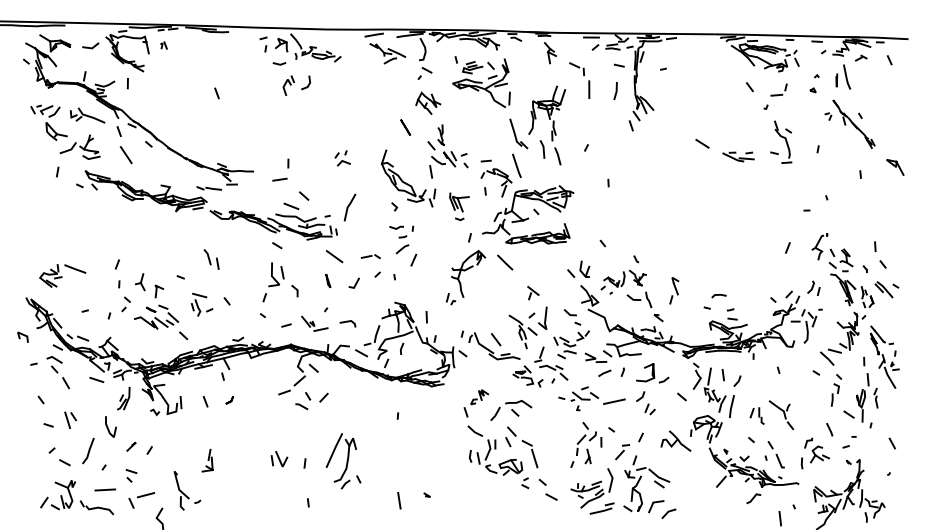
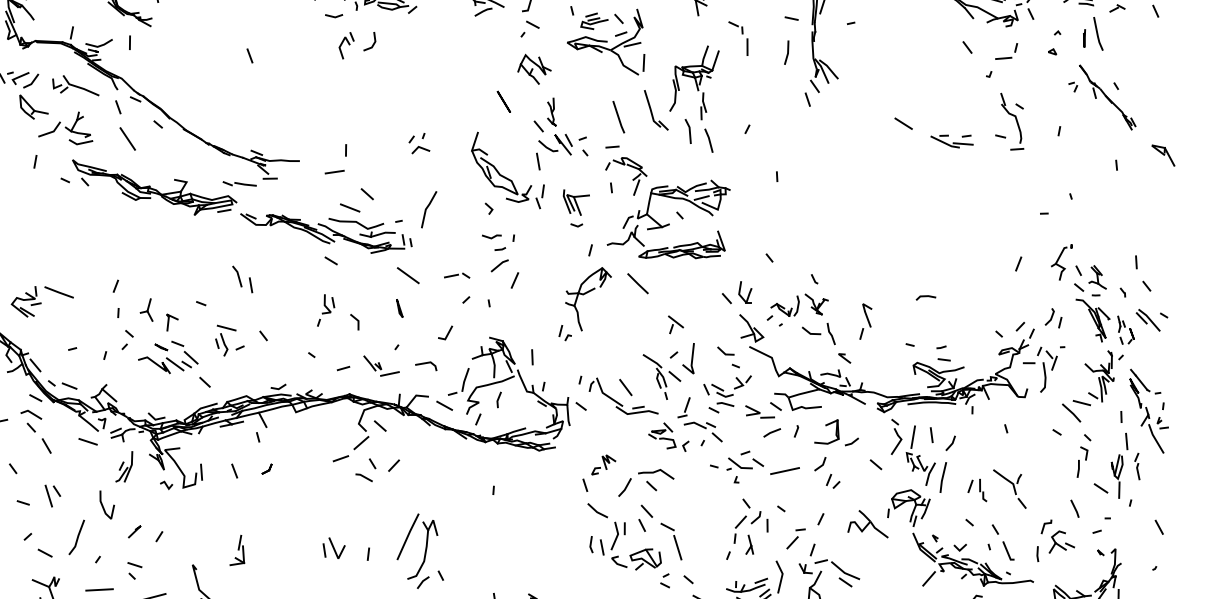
part: (579, 80) -> (738, 38), size x0.7
line: (516, 165) -> (618, 116), moved
part: (273, 282) -> (326, 310), size x0.6
line: (355, 282) -> (447, 332), moved
line: (718, 295) -> (925, 297), moved

